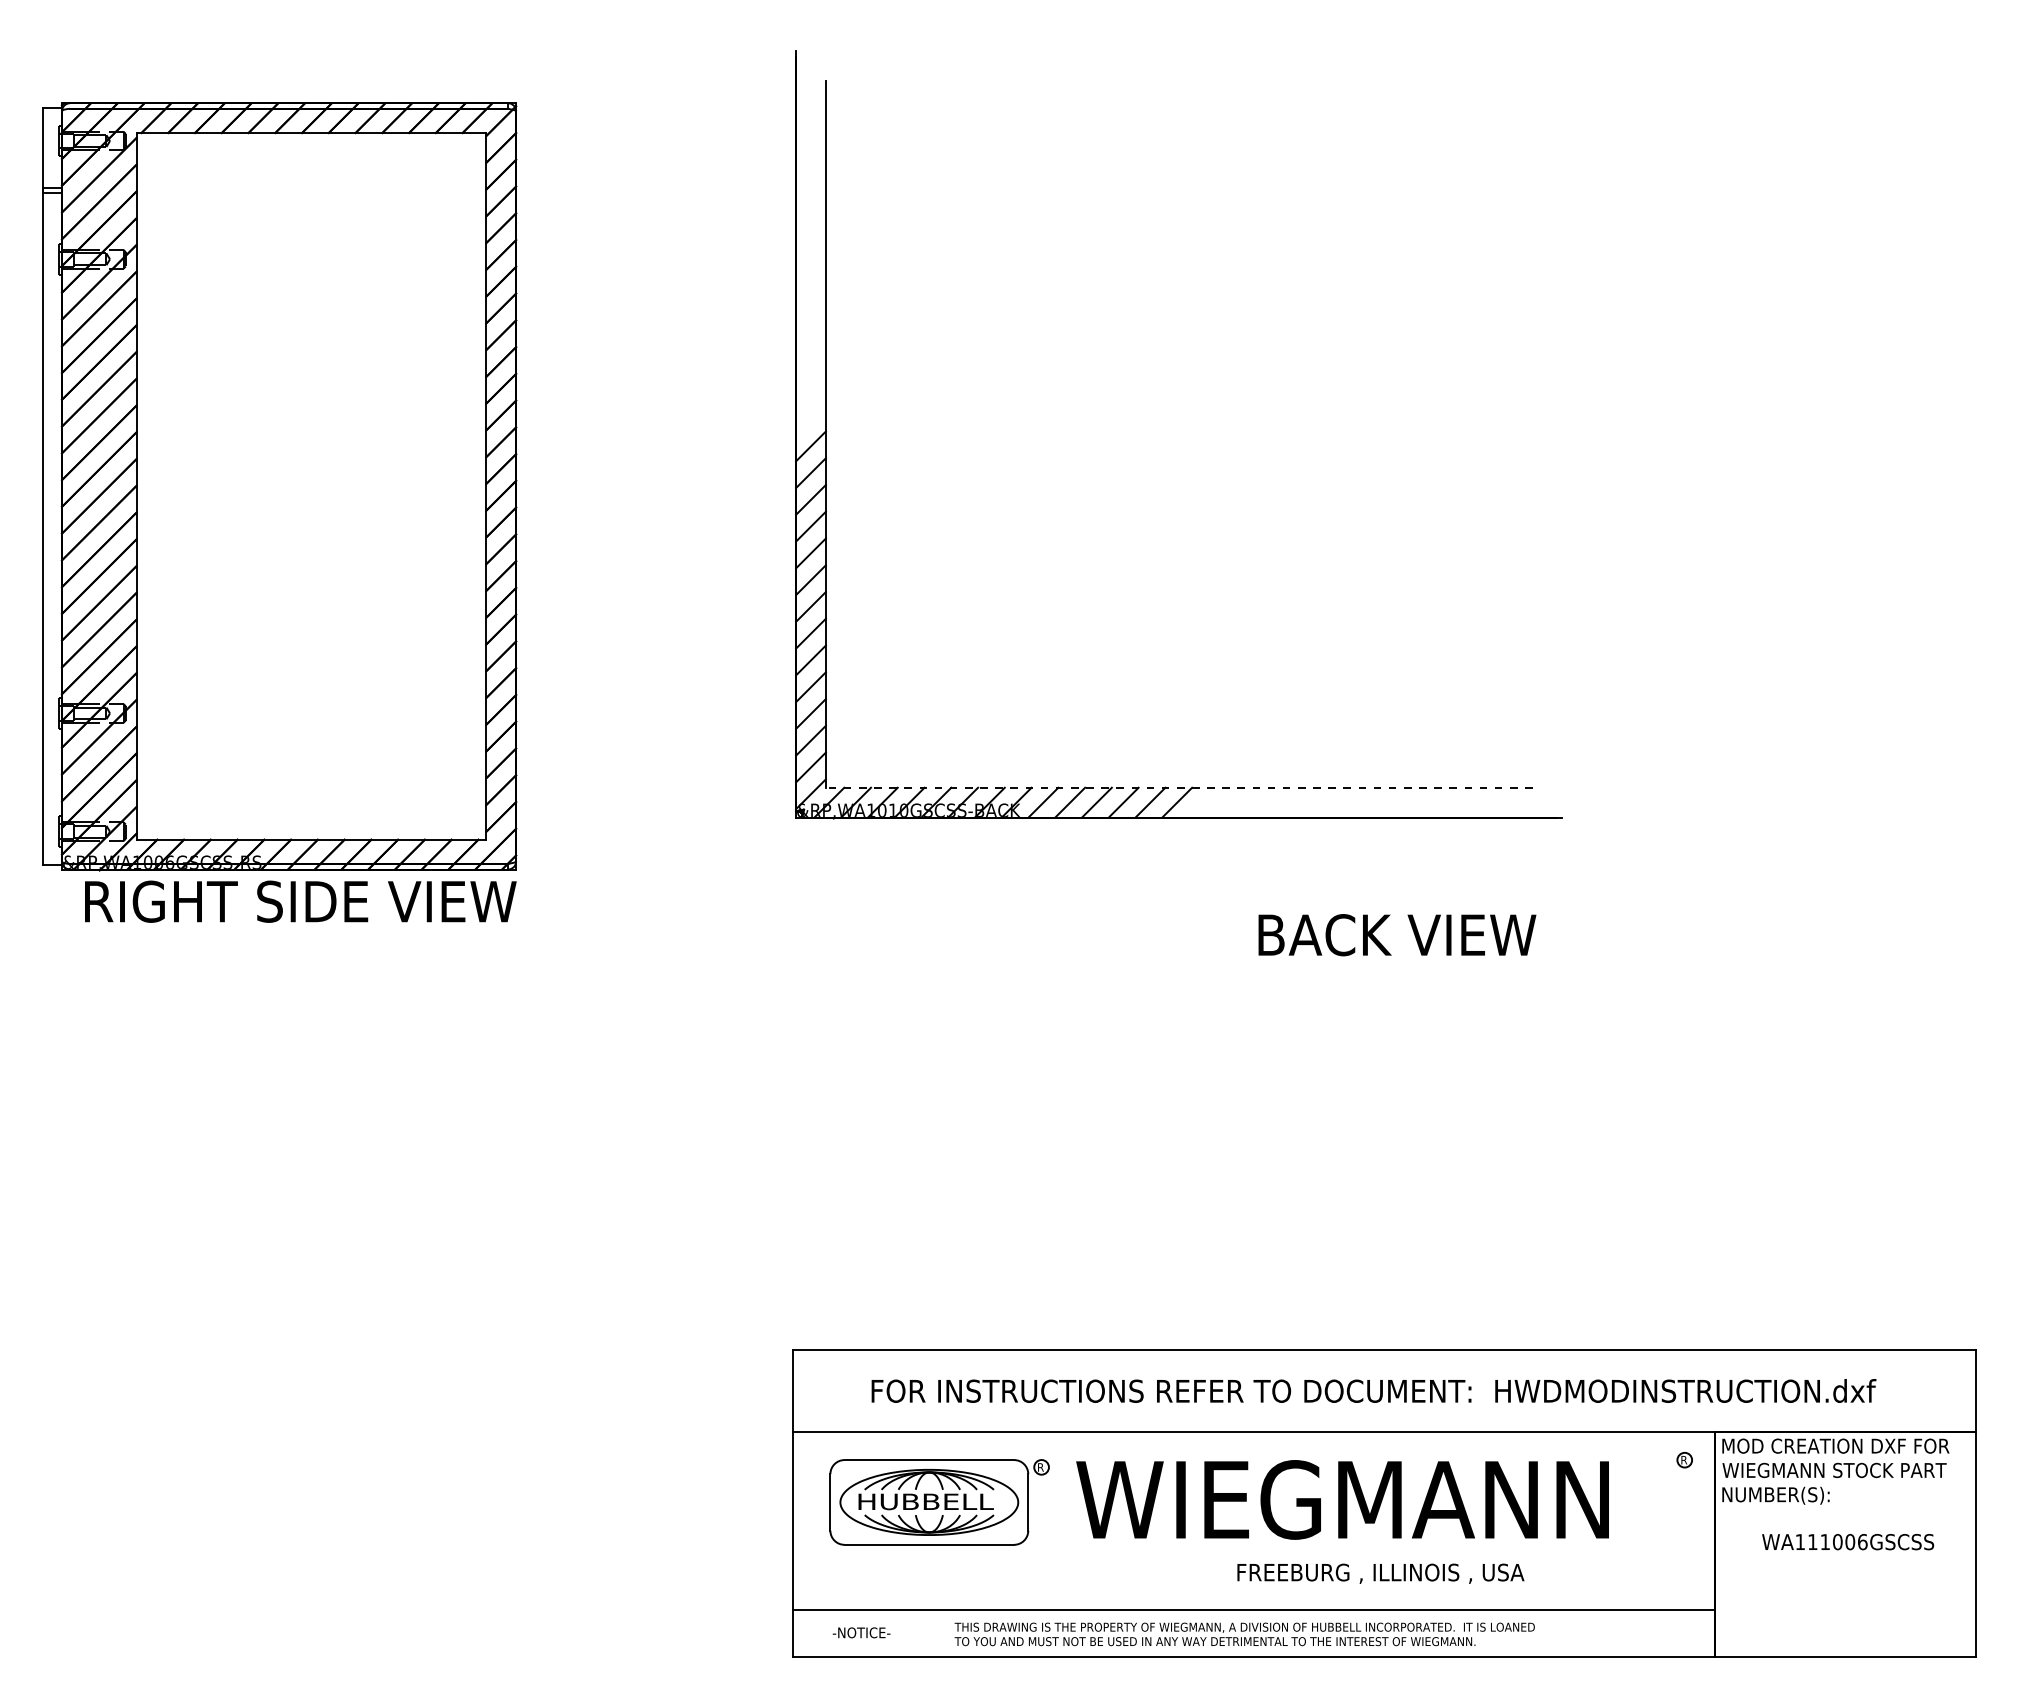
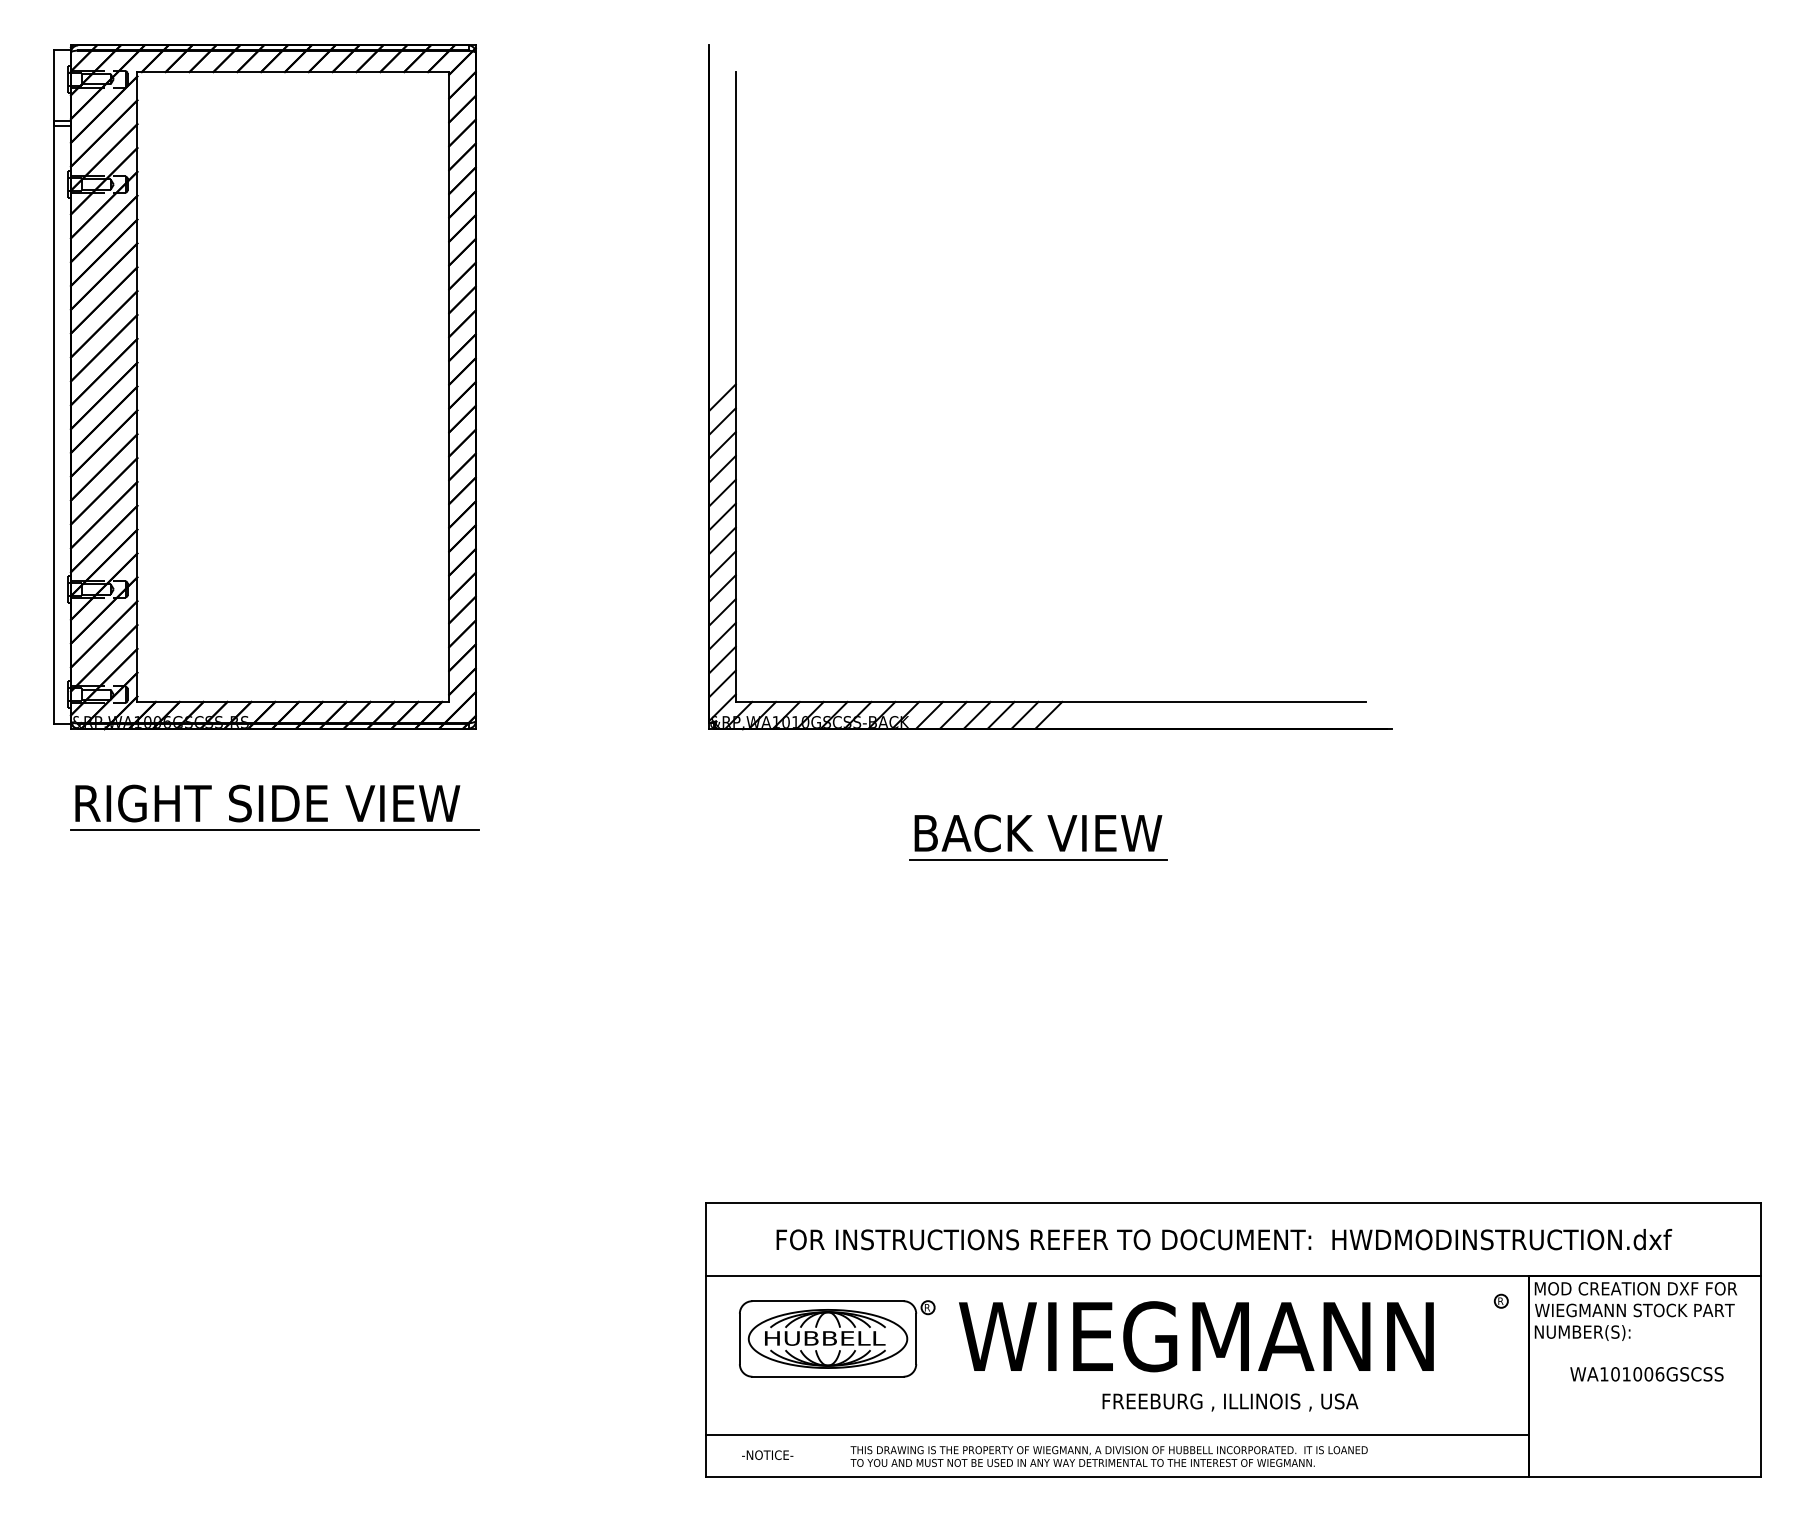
part: (279, 486) -> (264, 387), moved
line: (1178, 787) -> (1050, 701), dashed -> solid
line: (308, 931) -> (274, 830), added
text: (1397, 935) -> (1038, 833), moved
line: (1165, 964) -> (1038, 859), added
text: (1812, 1542) -> (1615, 1374), WA111006GSCSS -> WA101006GSCSS

